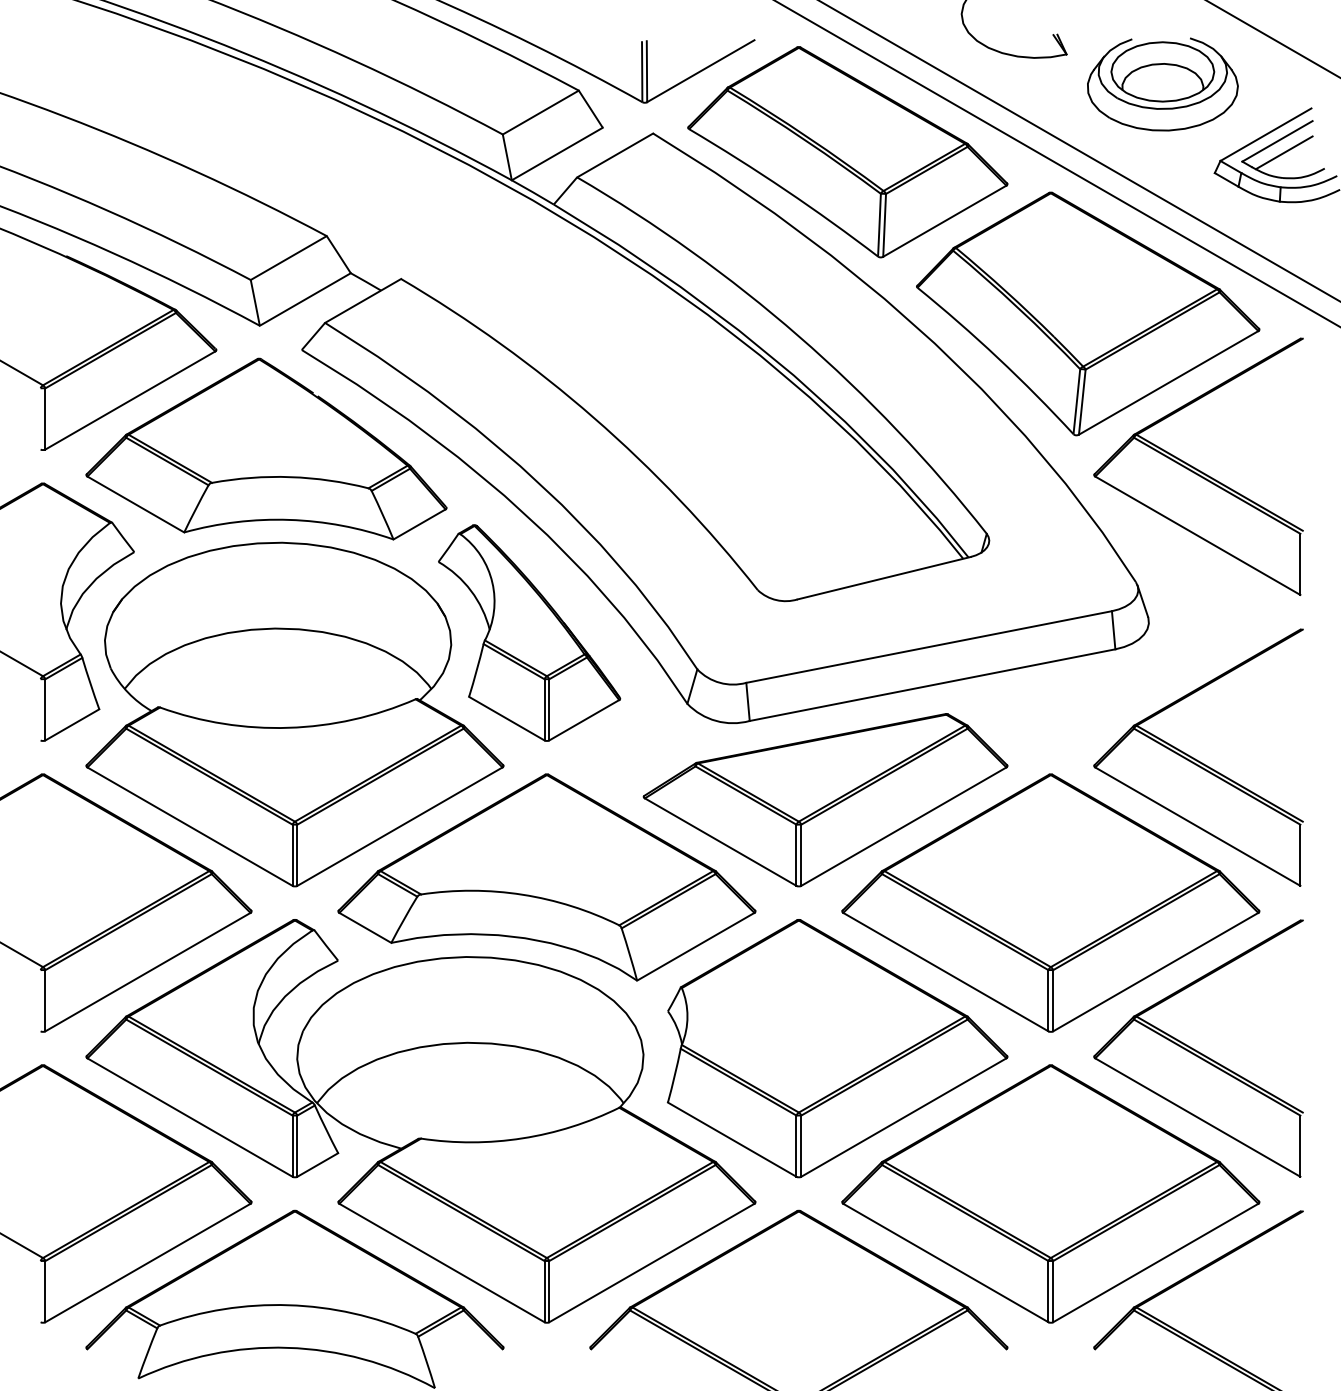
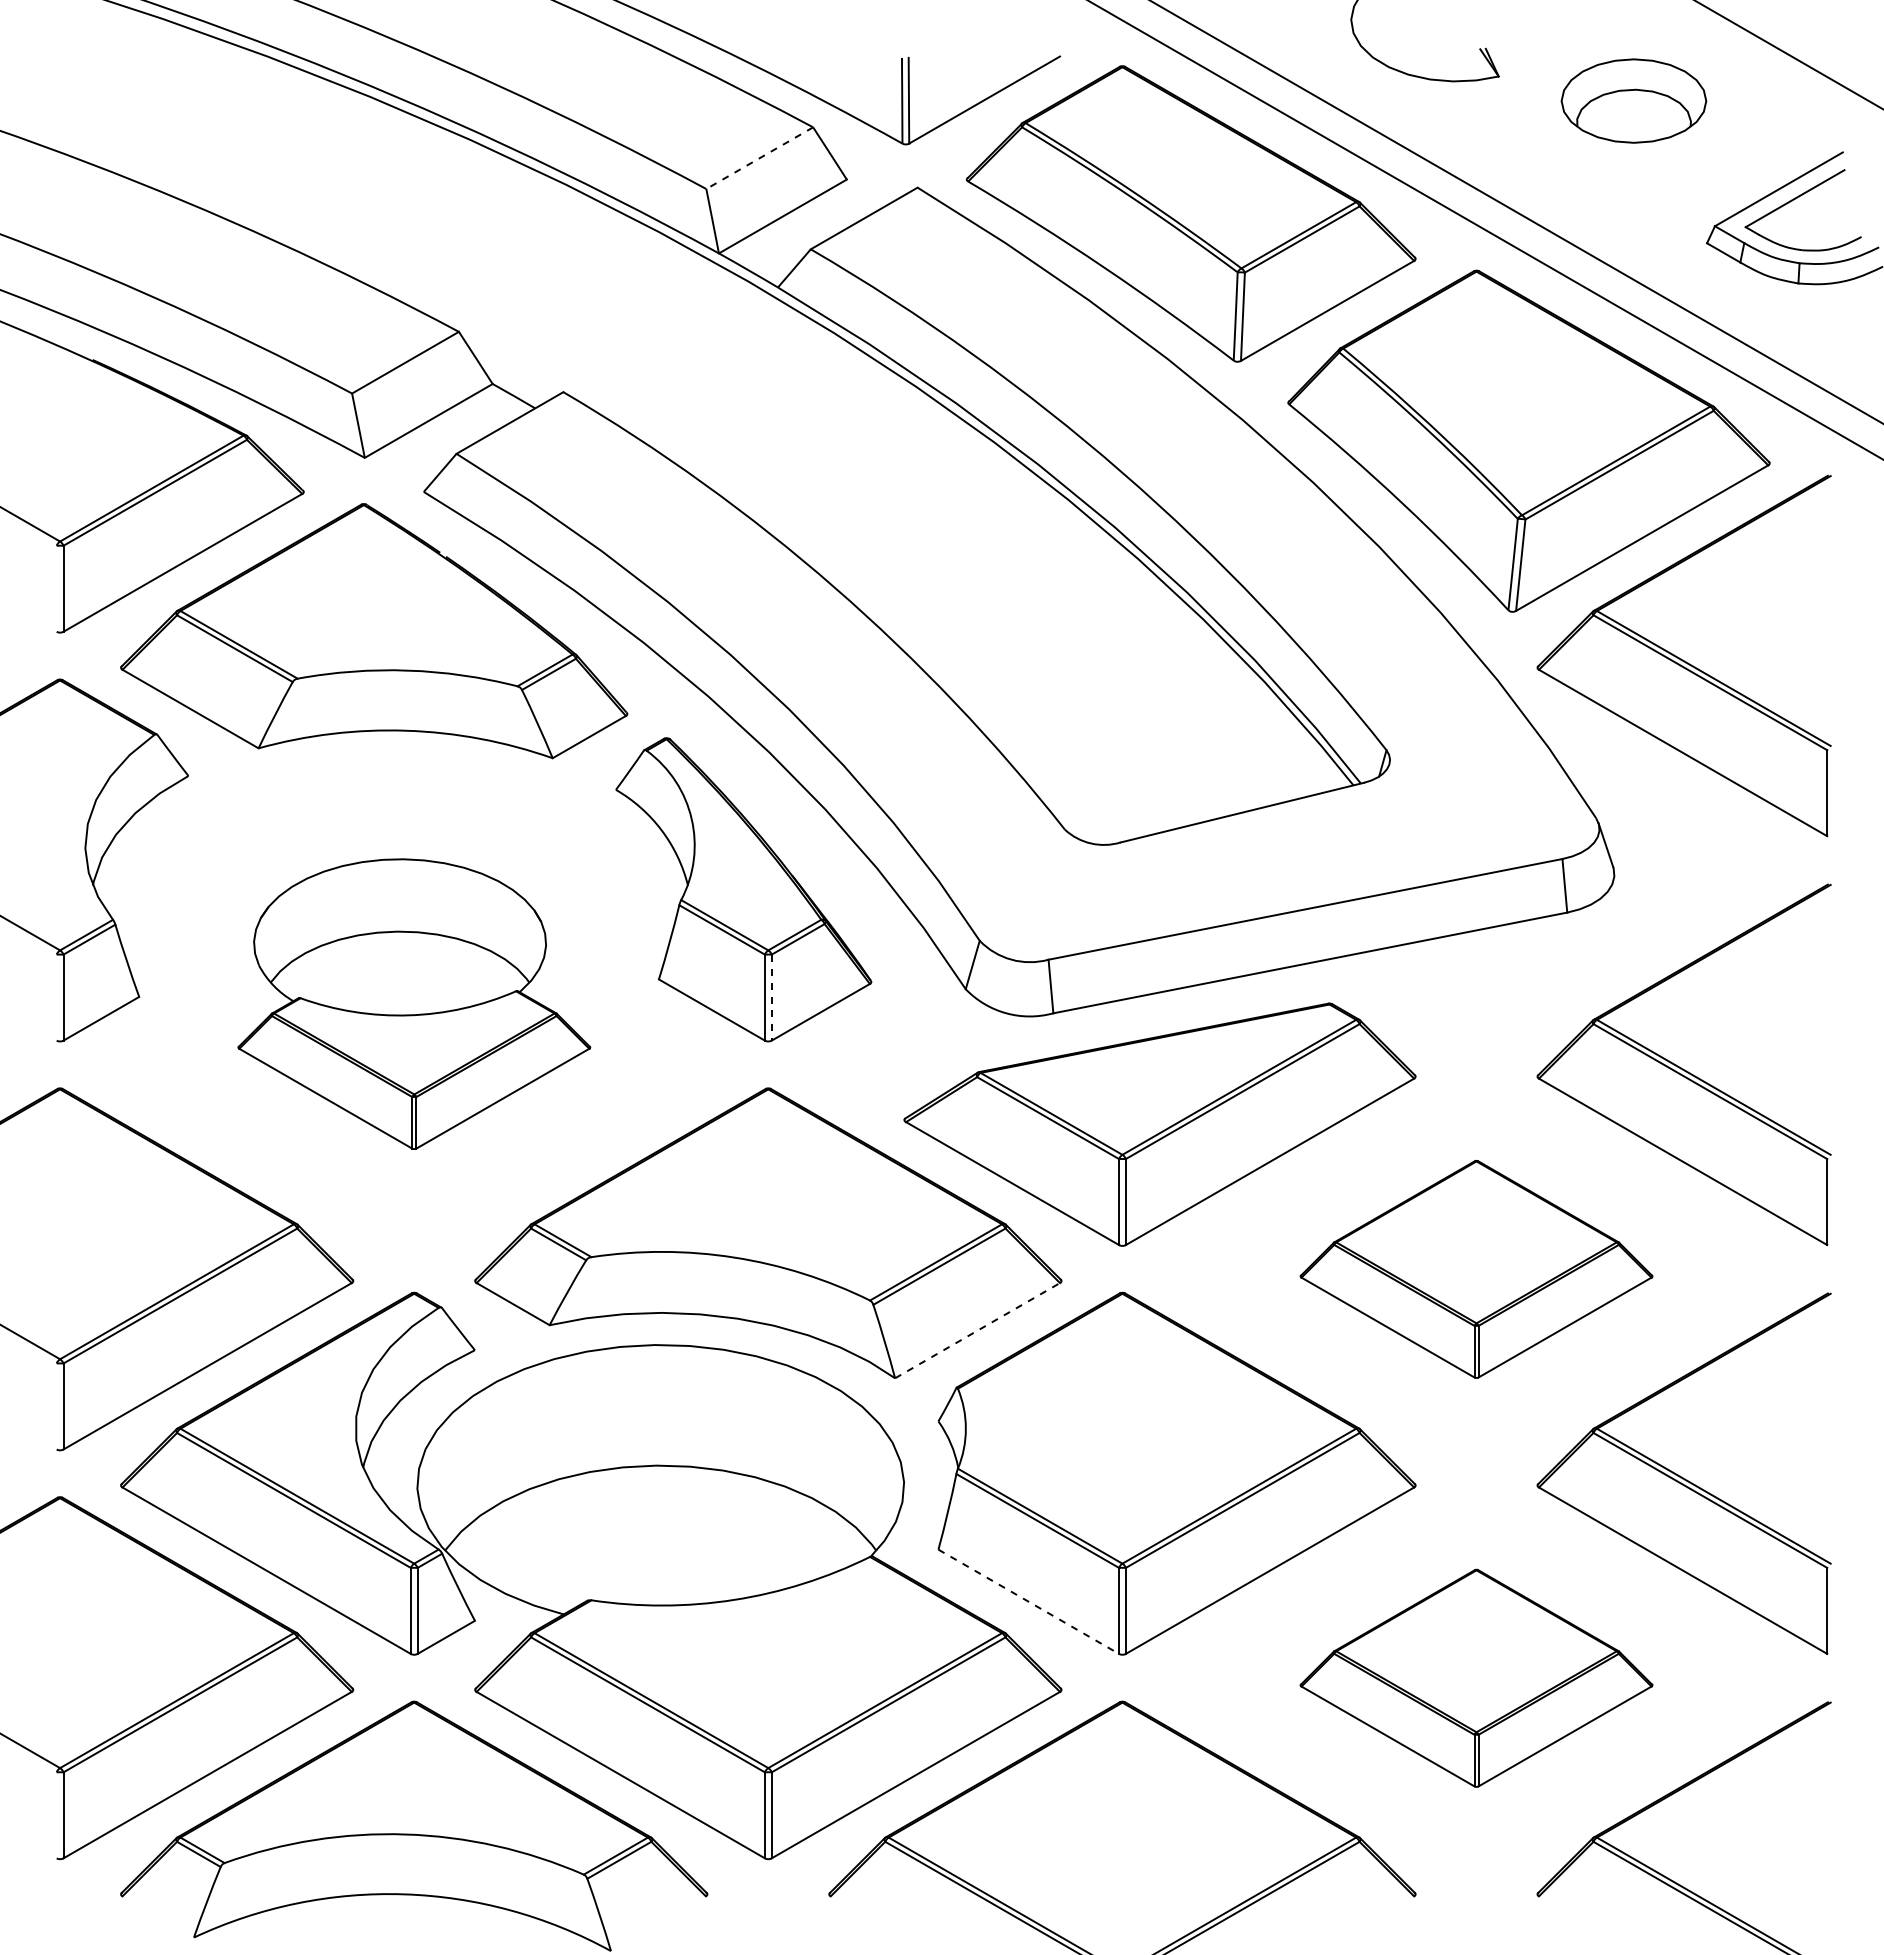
part: (1168, 107) -> (1641, 151), removed
line: (540, 112) -> (759, 158), solid -> dashed
line: (1284, 152) -> (1804, 214), removed
line: (549, 709) -> (771, 997), solid -> dashed
part: (295, 713) -> (414, 1003), size x0.6
part: (1050, 903) -> (1476, 1269), size x0.6
line: (696, 946) -> (978, 1330), solid -> dashed
line: (732, 1140) -> (1029, 1602), solid -> dashed
part: (1050, 1194) -> (1476, 1678), size x0.6

